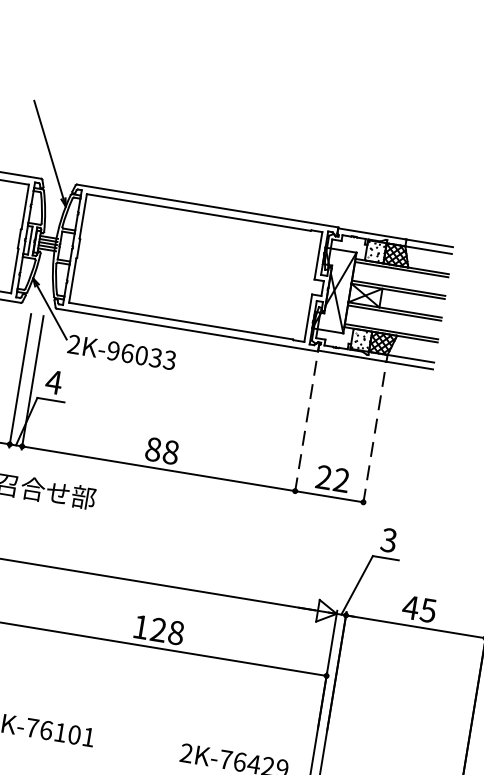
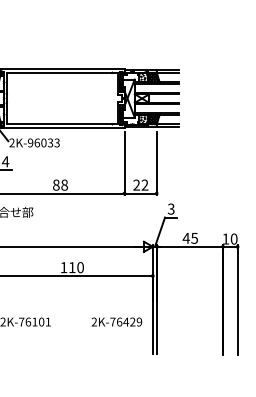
line: (305, 429) -> (124, 164), dashed -> solid
line: (373, 440) -> (156, 164), dashed -> solid
text: (165, 630) -> (75, 267), 128 -> 110

